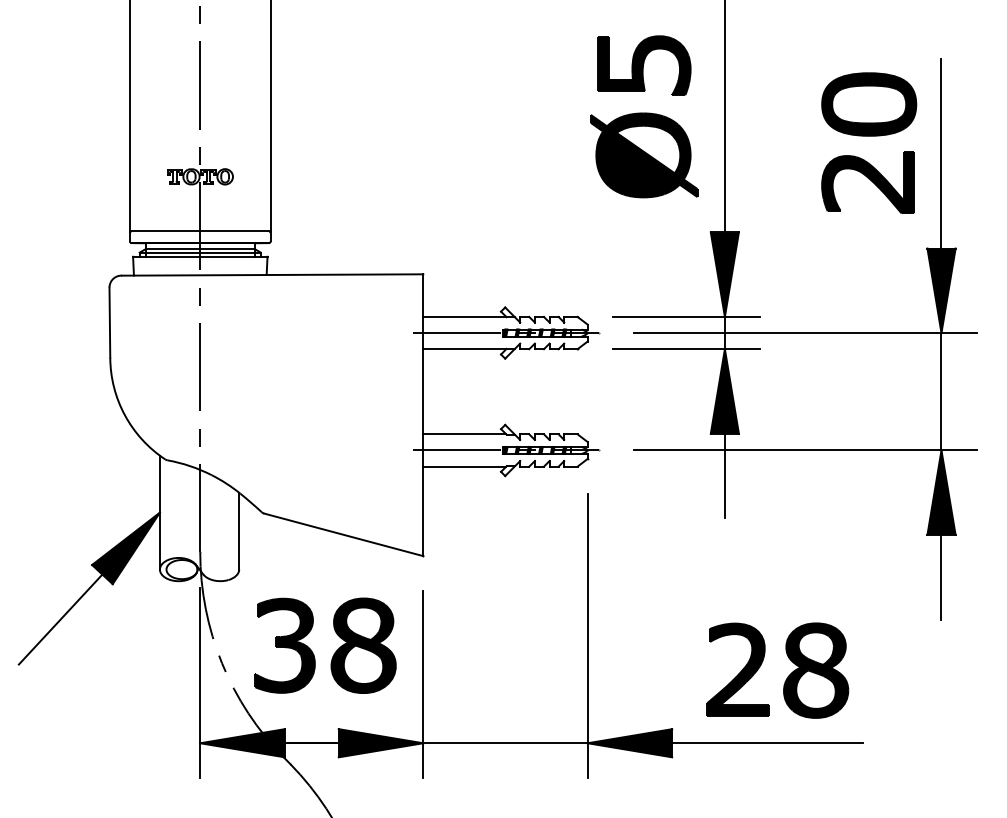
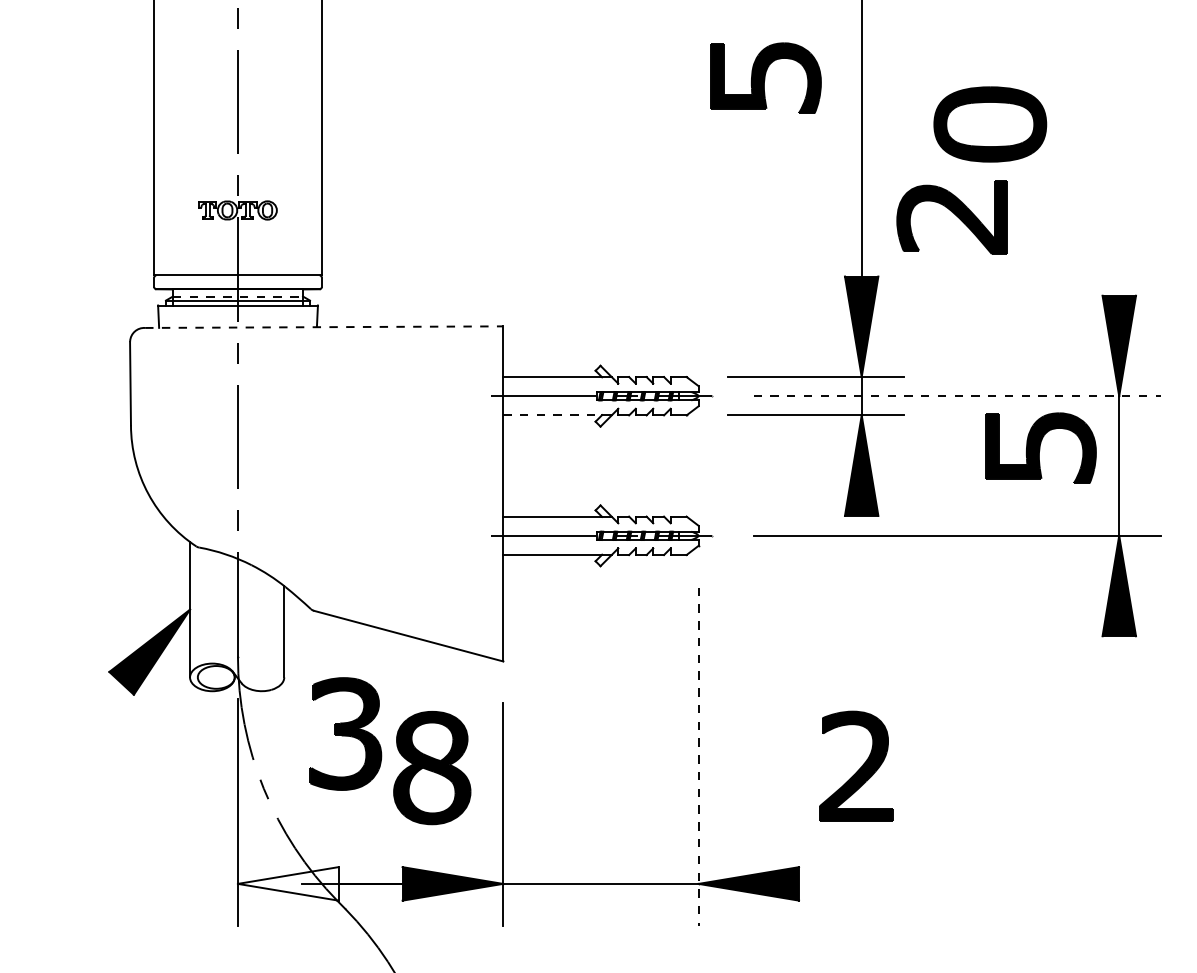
part: (869, 104) -> (990, 124), moved
line: (941, 153) -> (1119, 182), removed
part: (643, 154) -> (765, 184), removed
part: (867, 182) -> (951, 217), moved
line: (200, 249) -> (238, 296), solid -> dashed
line: (273, 275) -> (324, 327), solid -> dashed
line: (805, 333) -> (957, 396), solid -> dashed
line: (464, 349) -> (552, 415), solid -> dashed
part: (875, 376) -> (1040, 447), added
line: (724, 475) -> (861, 565), removed
line: (941, 577) -> (1119, 686), removed
line: (60, 619) -> (71, 736), removed
line: (587, 636) -> (698, 757), solid -> dashed
part: (284, 645) -> (345, 733), moved
part: (738, 668) -> (856, 765), moved
part: (816, 670) -> (970, 797), removed
fill: (241, 742) -> (287, 883), removed
line: (767, 742) -> (912, 883), removed

